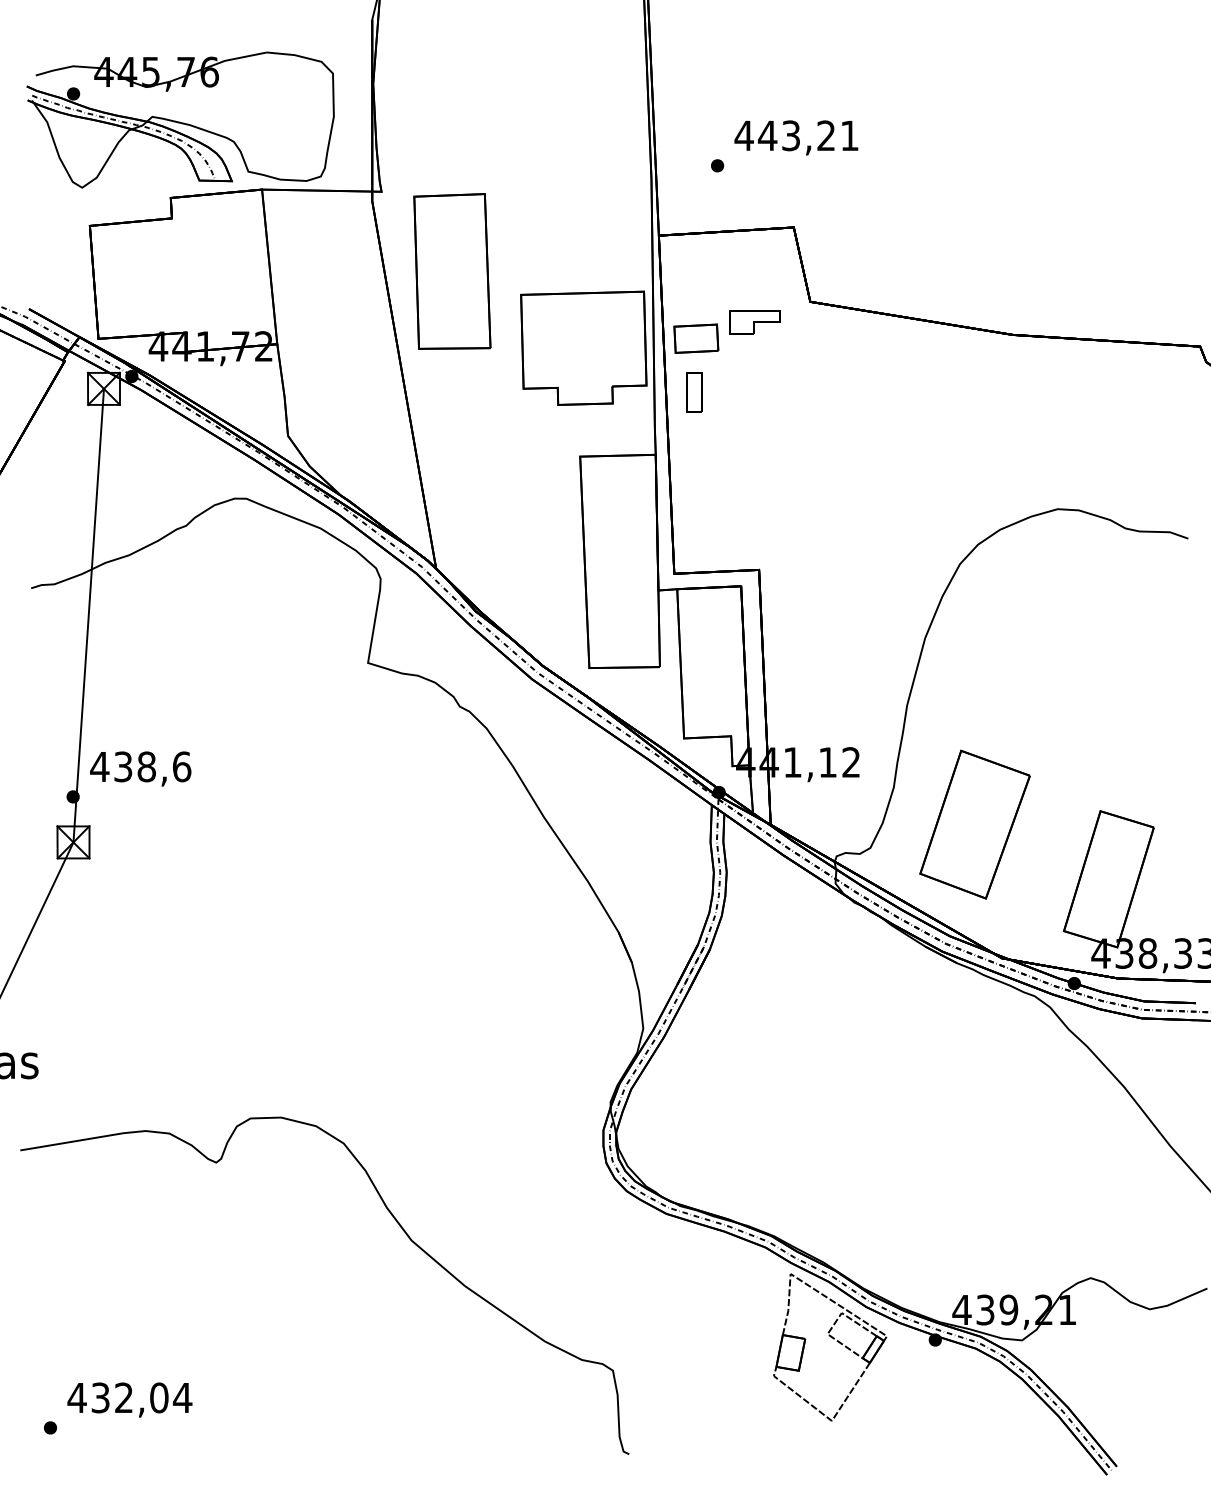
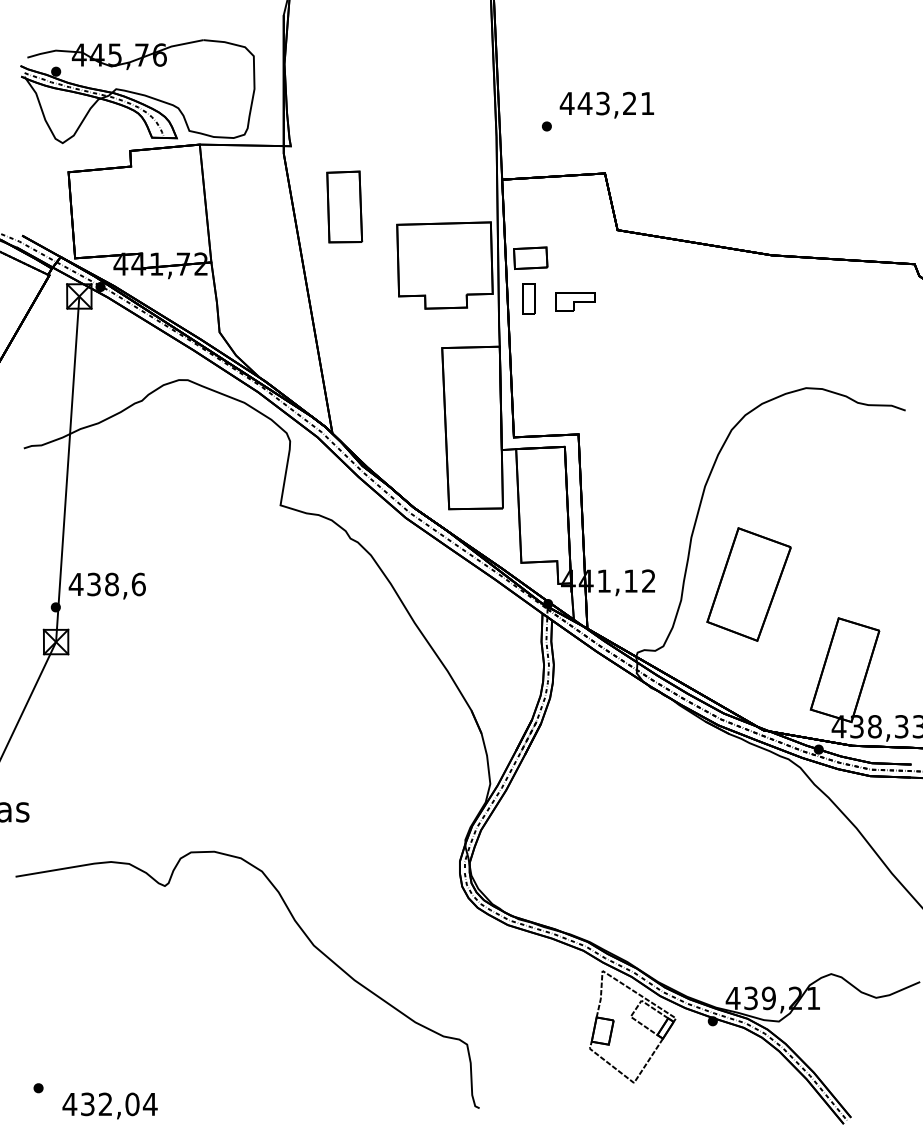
part: (451, 270) -> (344, 206), size x0.6
part: (755, 322) -> (575, 301), moved
part: (974, 824) -> (748, 584), moved
text: (129, 1399) -> (109, 1105), moved

